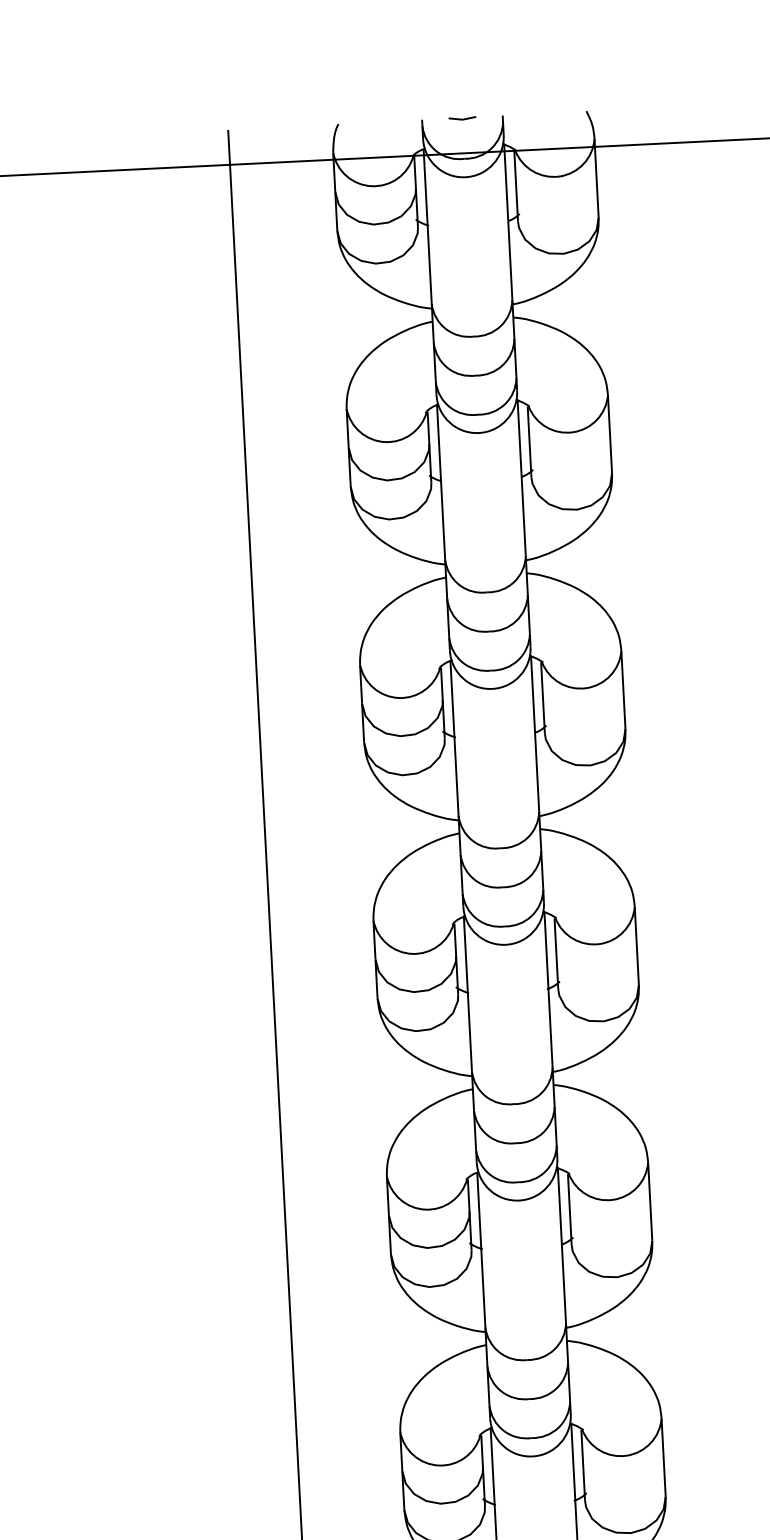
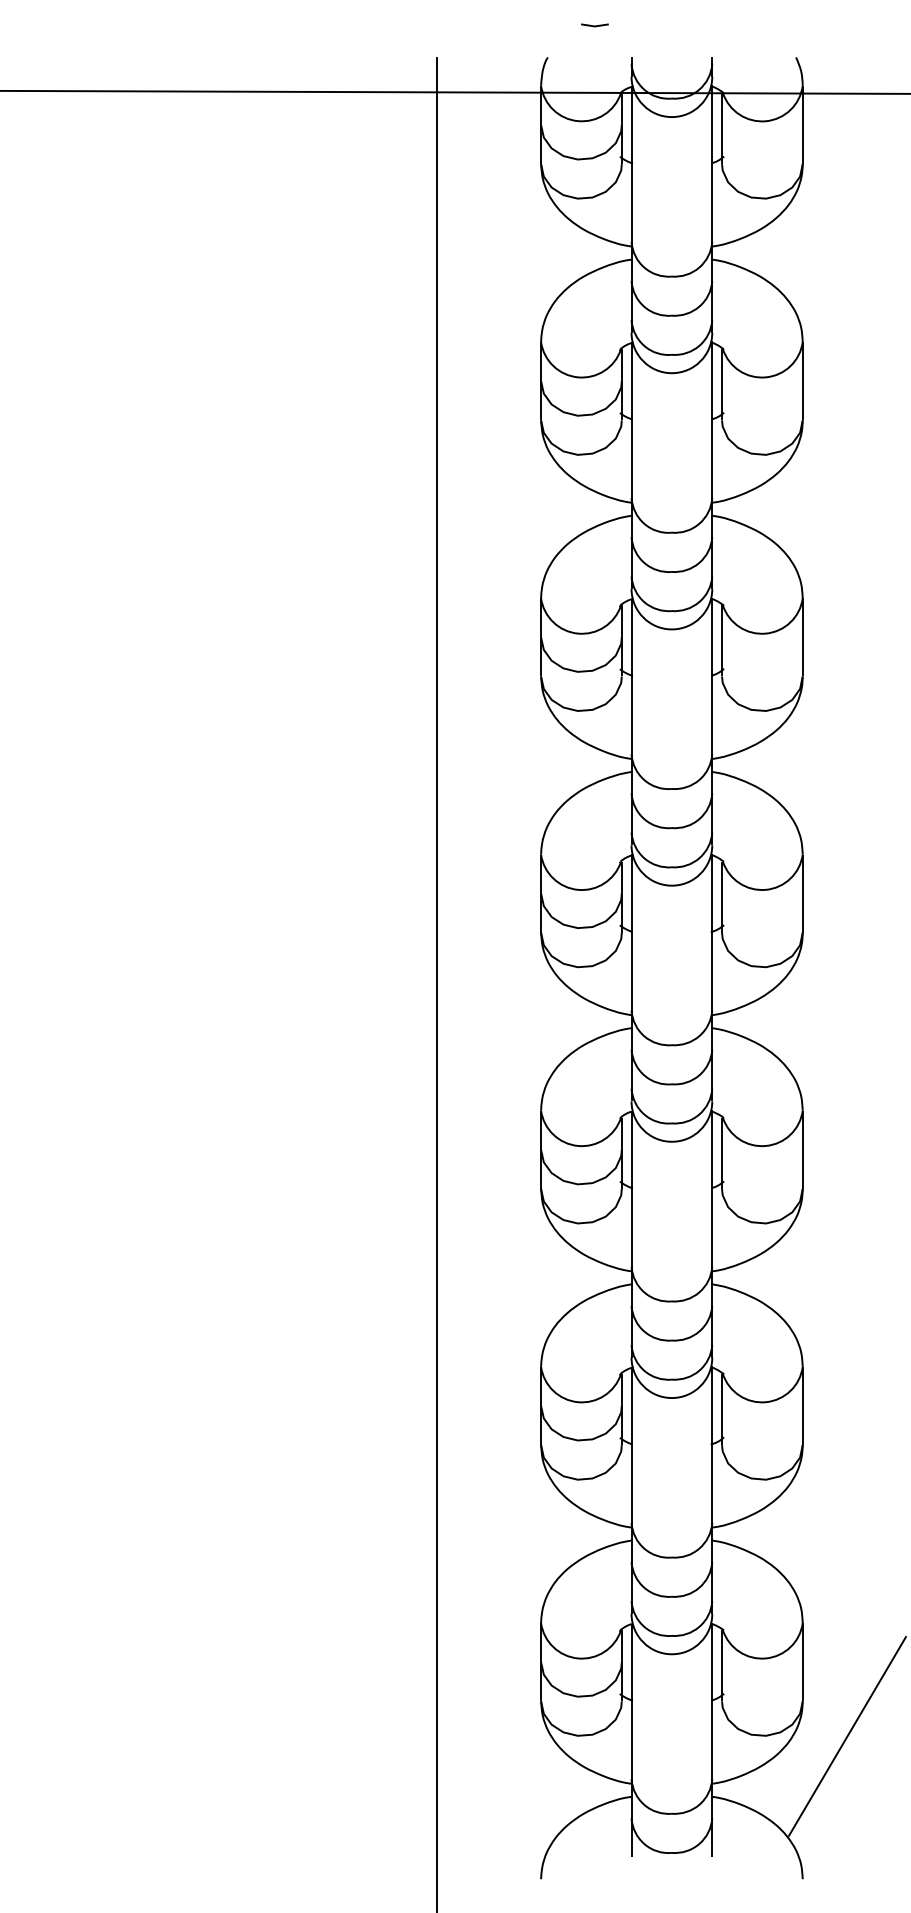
curve: (462, 118) -> (594, 25), moved

